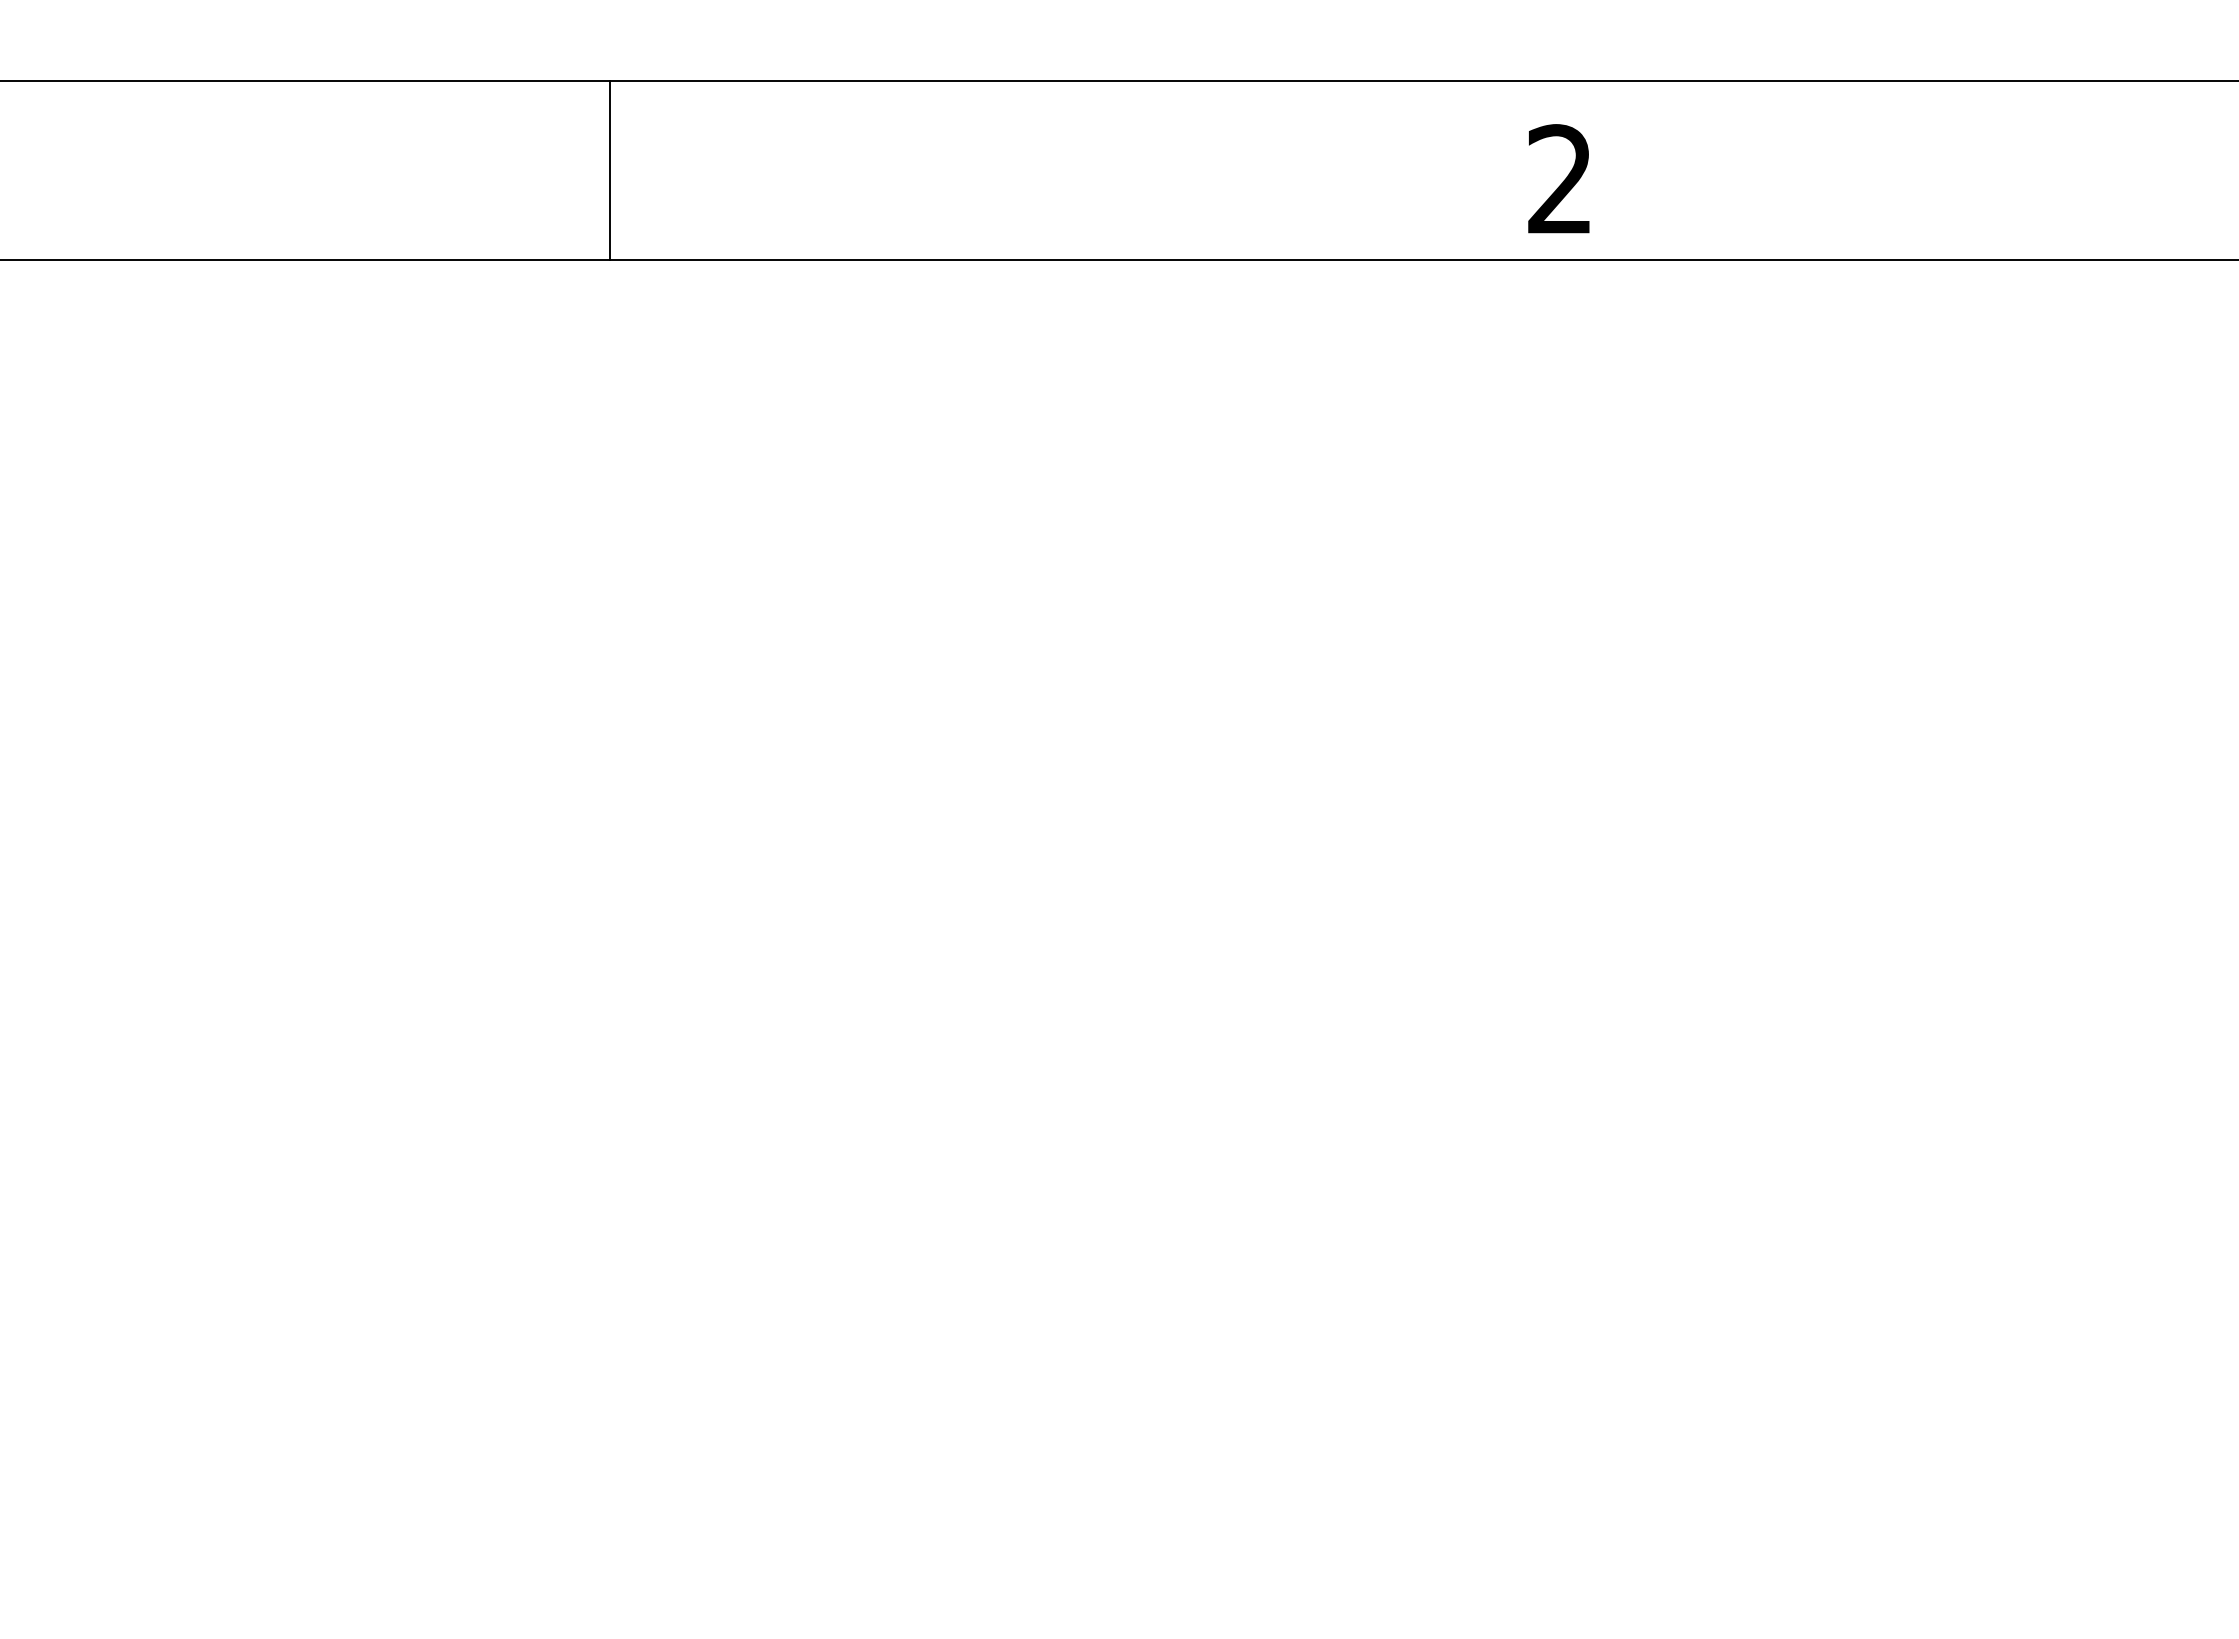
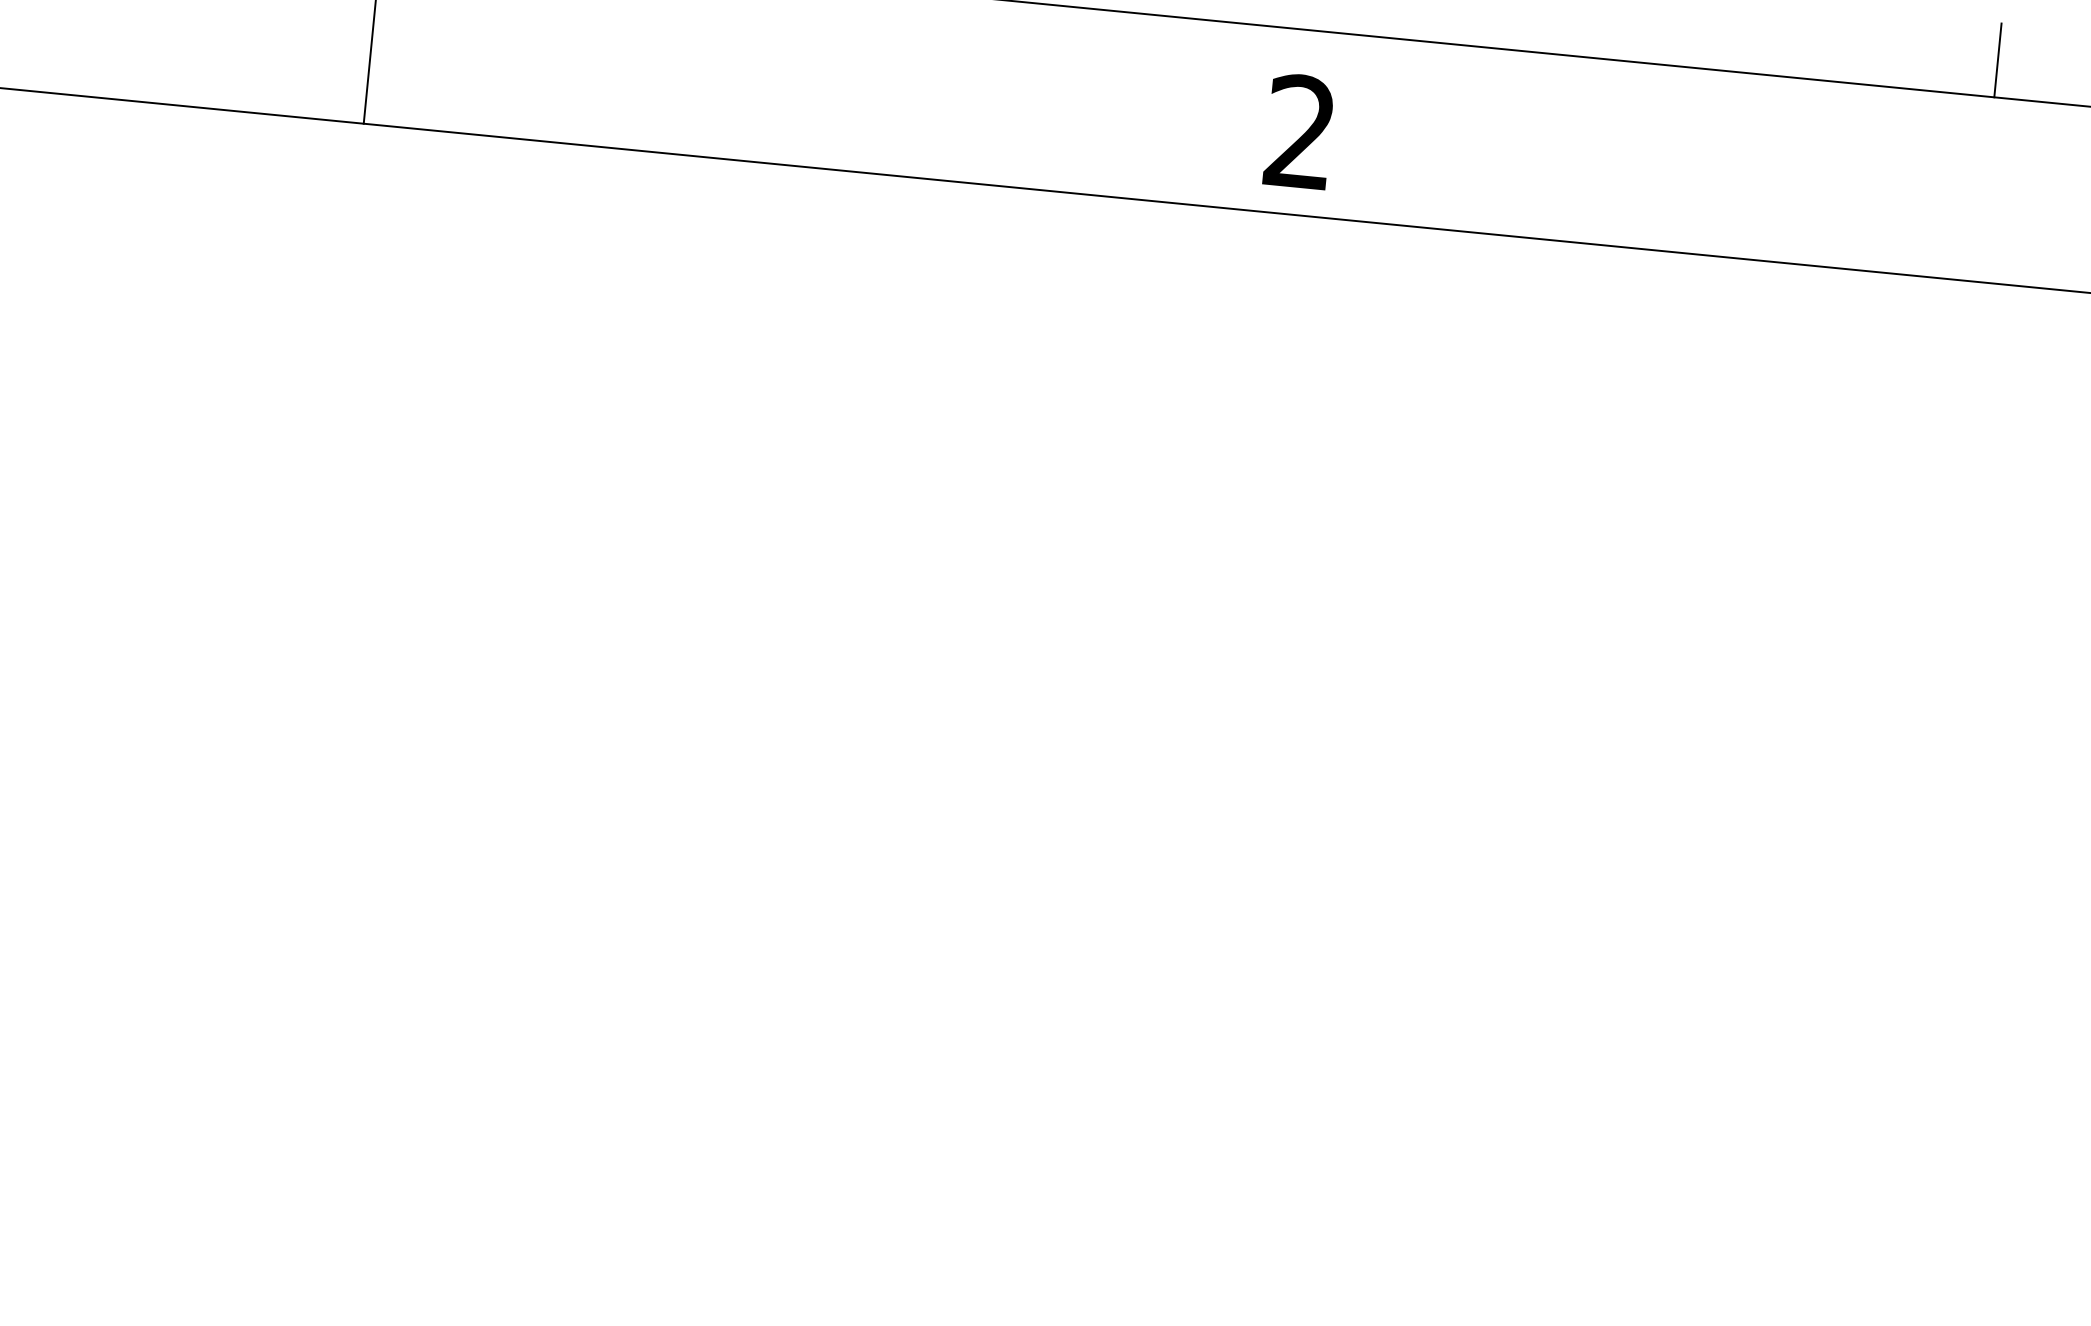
line: (2171, 44) -> (1998, 59), added
text: (1558, 178) -> (1298, 130), moved

